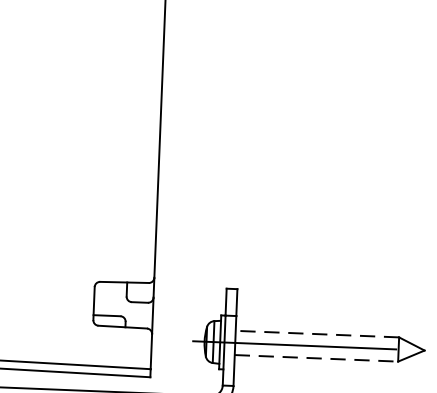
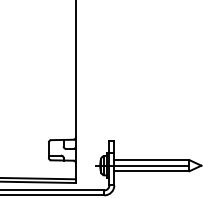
line: (316, 334) -> (151, 160), dashed -> solid
line: (315, 358) -> (151, 171), dashed -> solid

